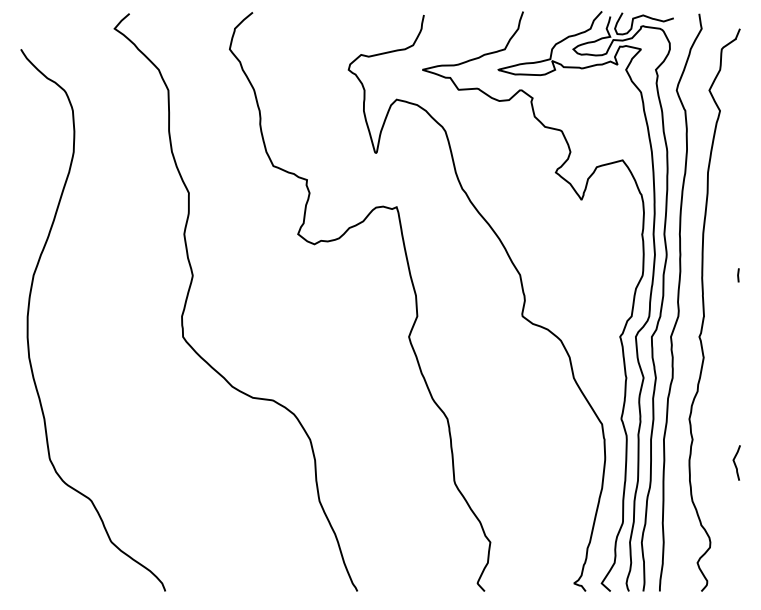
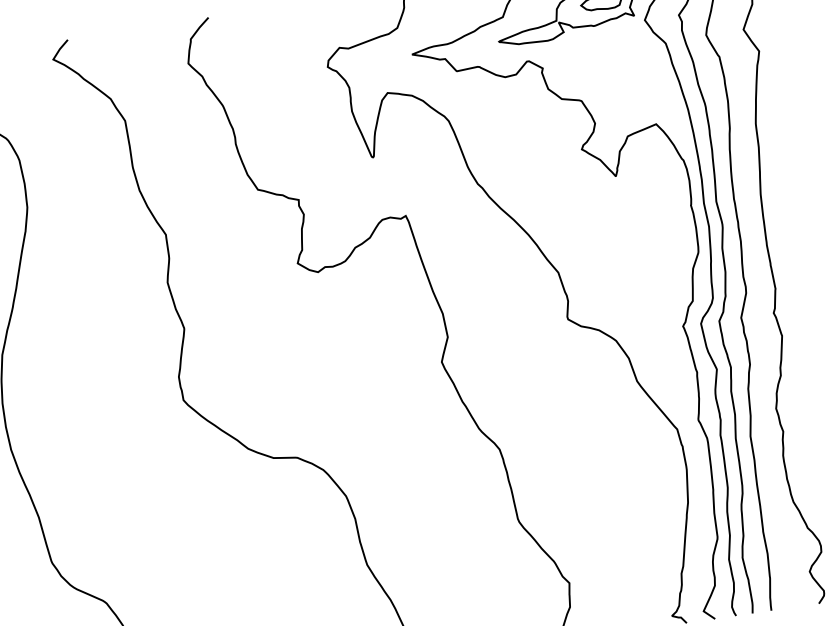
line: (738, 275) -> (808, 236), removed

